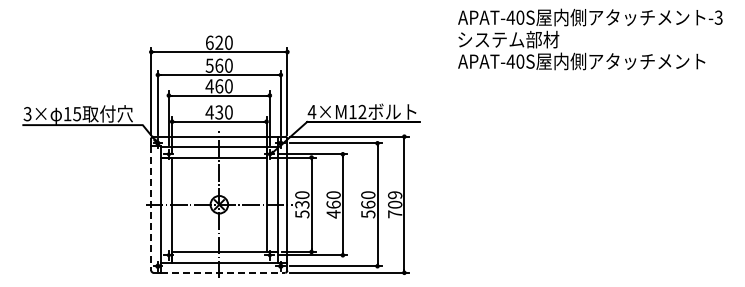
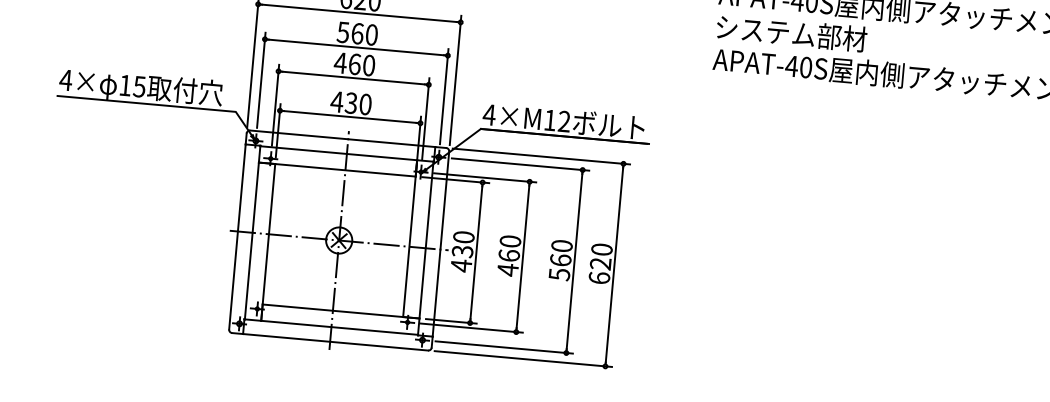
text: (27, 113) -> (65, 79), 3× -> 4×
text: (395, 204) -> (601, 263), 709 -> 620
line: (151, 208) -> (237, 237), dashed -> solid
text: (302, 214) -> (461, 266), 530 -> 430
line: (223, 272) -> (336, 341), dashed -> solid

